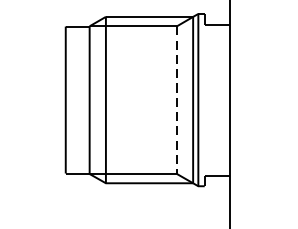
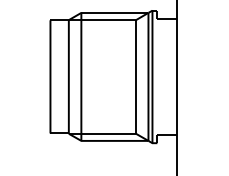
line: (177, 99) -> (136, 76), dashed -> solid

